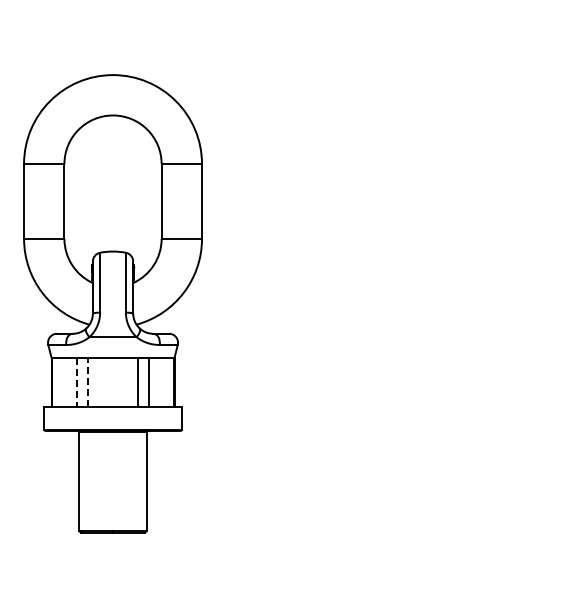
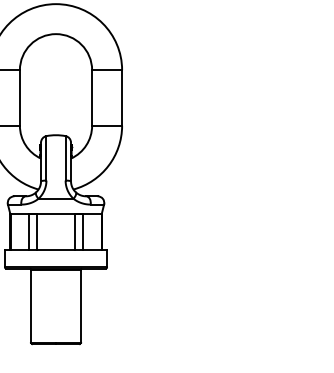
line: (87, 381) -> (37, 231), dashed -> solid
line: (77, 382) -> (29, 232), dashed -> solid

